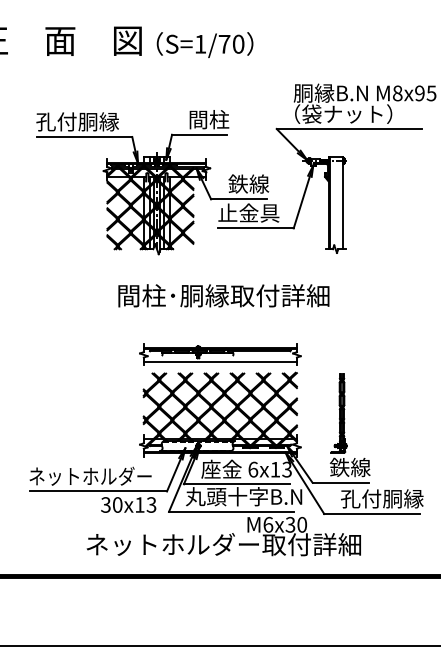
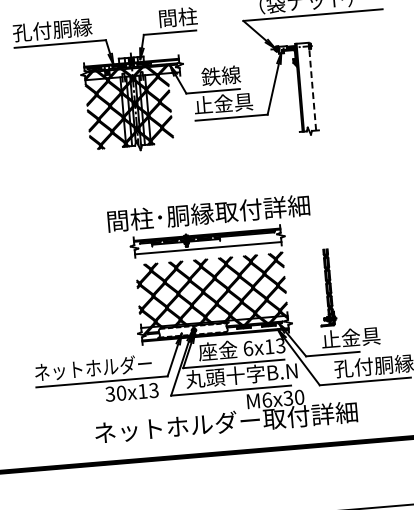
line: (342, 203) -> (312, 86), solid -> dashed
text: (223, 295) -> (208, 213), moved
text: (360, 467) -> (350, 337), 鉄線 -> 止金具

